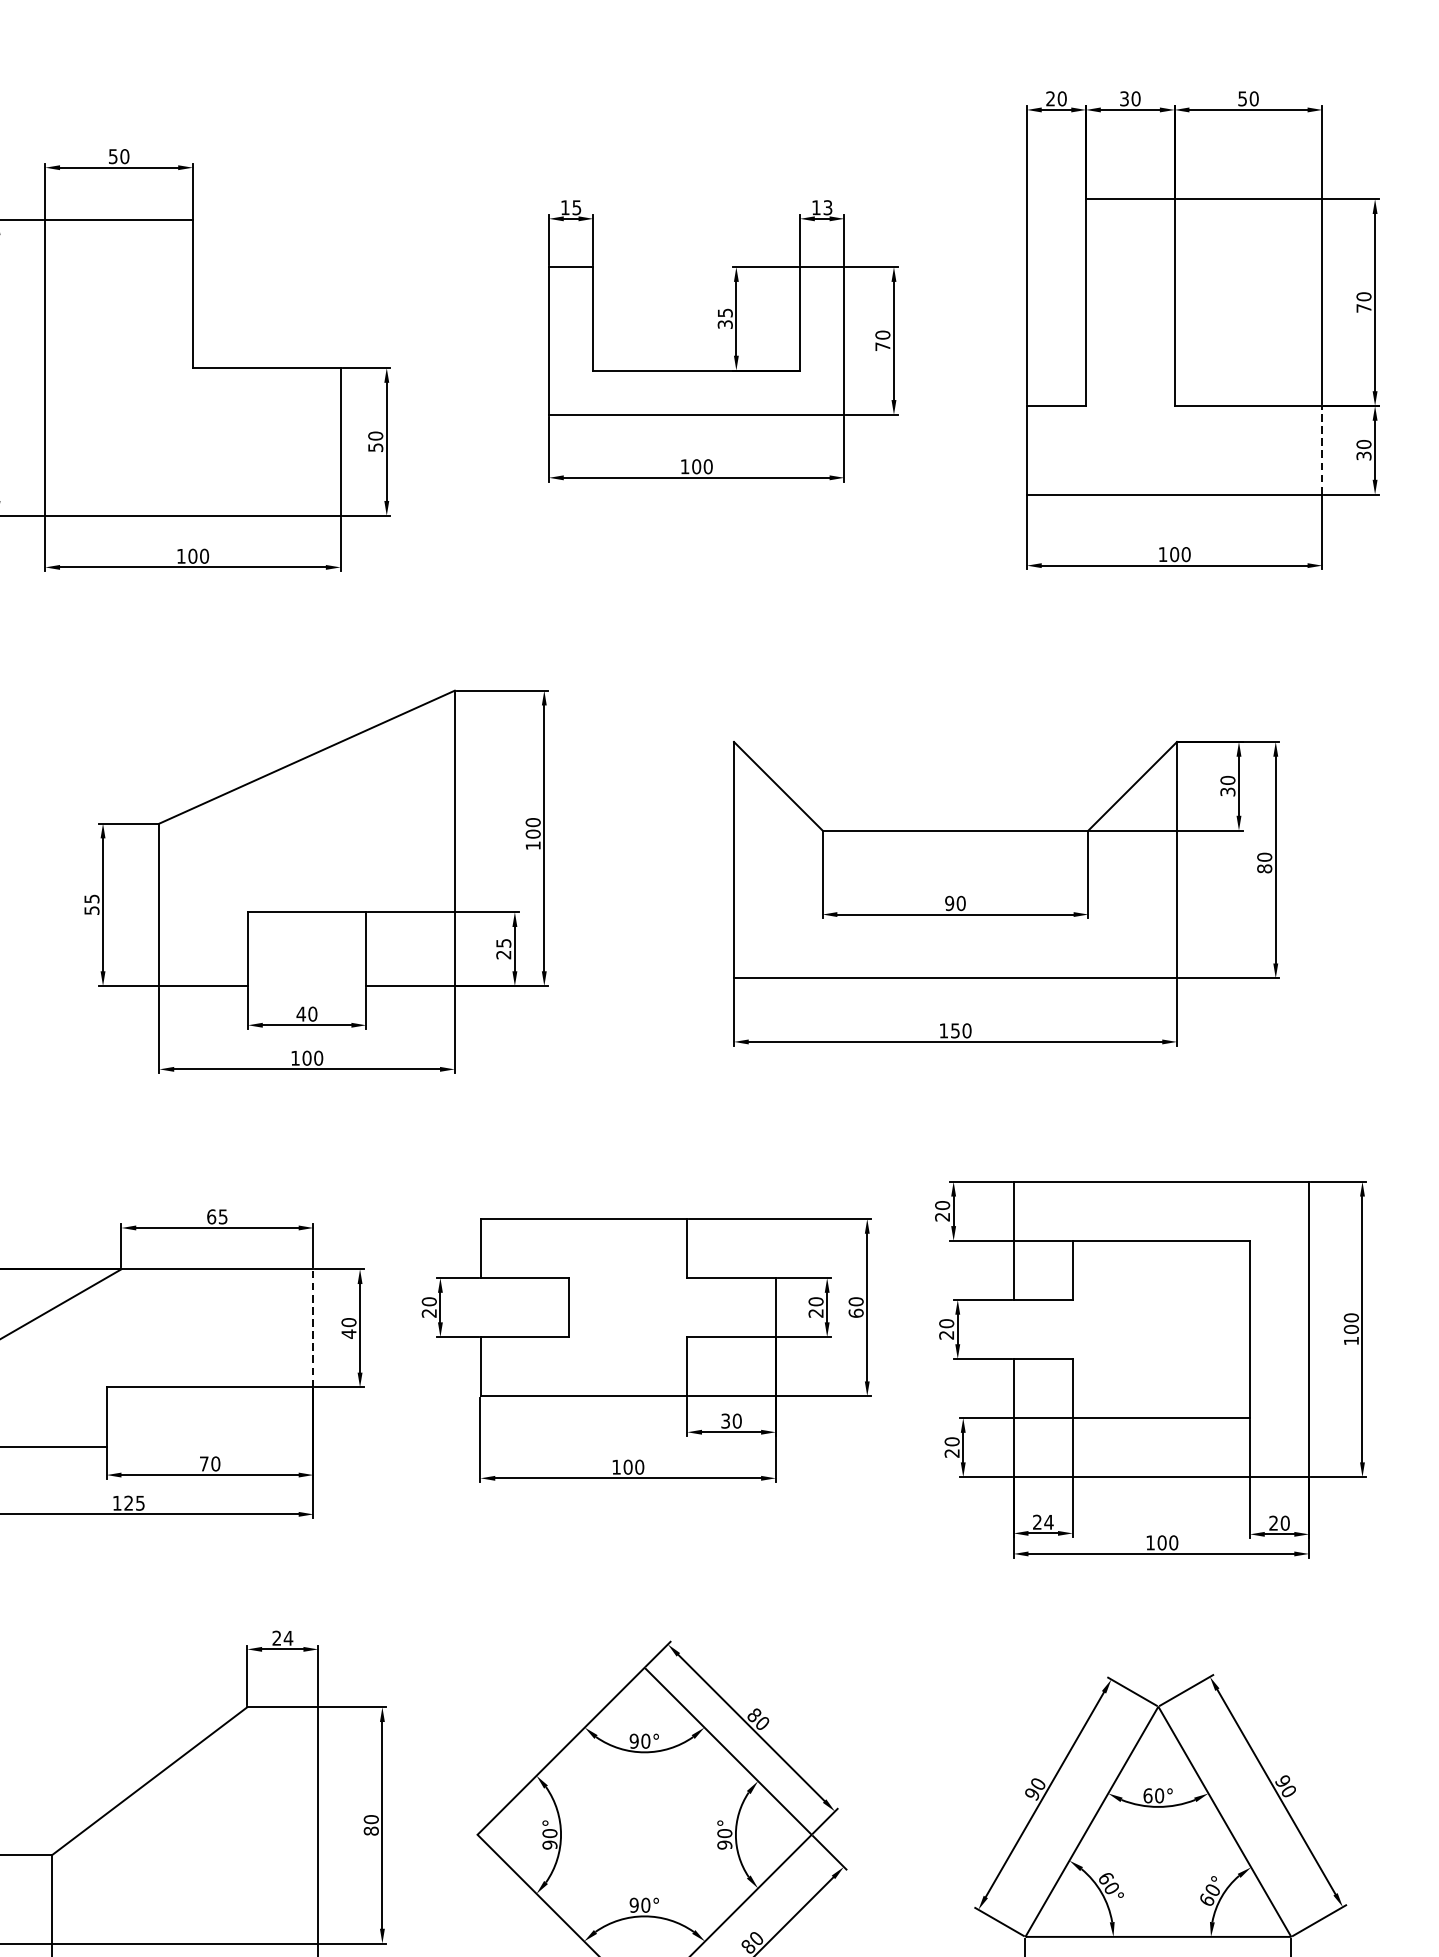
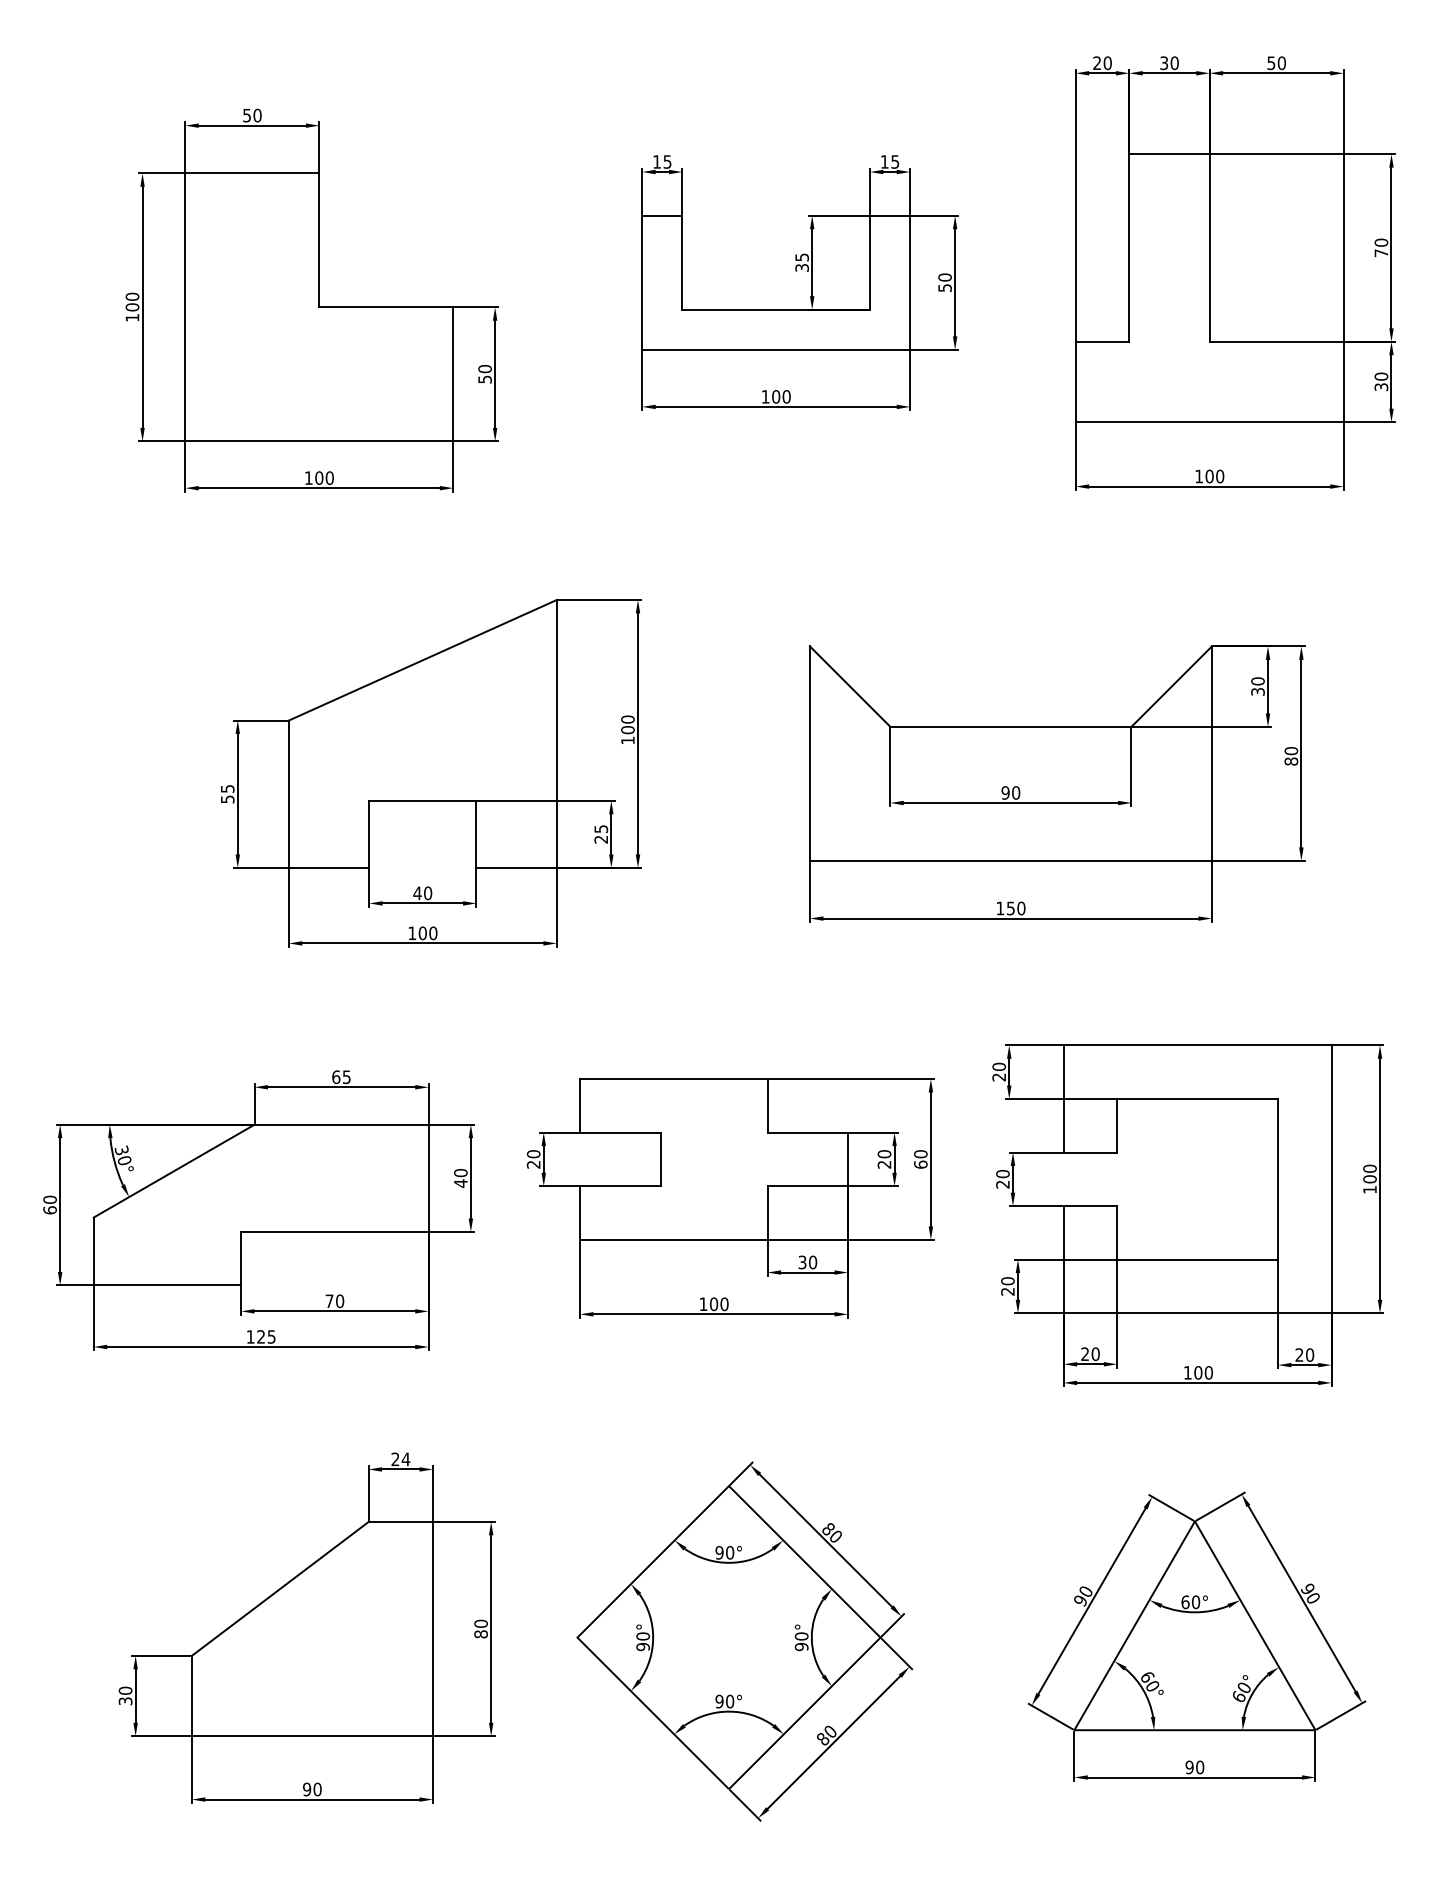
text: (828, 207) -> (895, 161), 13 -> 15
text: (882, 346) -> (944, 287), 70 -> 50
line: (1322, 449) -> (1343, 381), dashed -> solid
line: (313, 1328) -> (428, 1178), dashed -> solid
text: (1048, 1522) -> (1095, 1354), 24 -> 20

